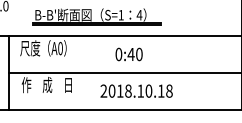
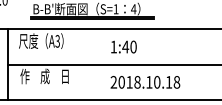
text: (60, 48) -> (57, 41), A0 -> A3
text: (118, 54) -> (113, 47), 0:40 -> 1:40
text: (136, 90) -> (145, 81), moved

